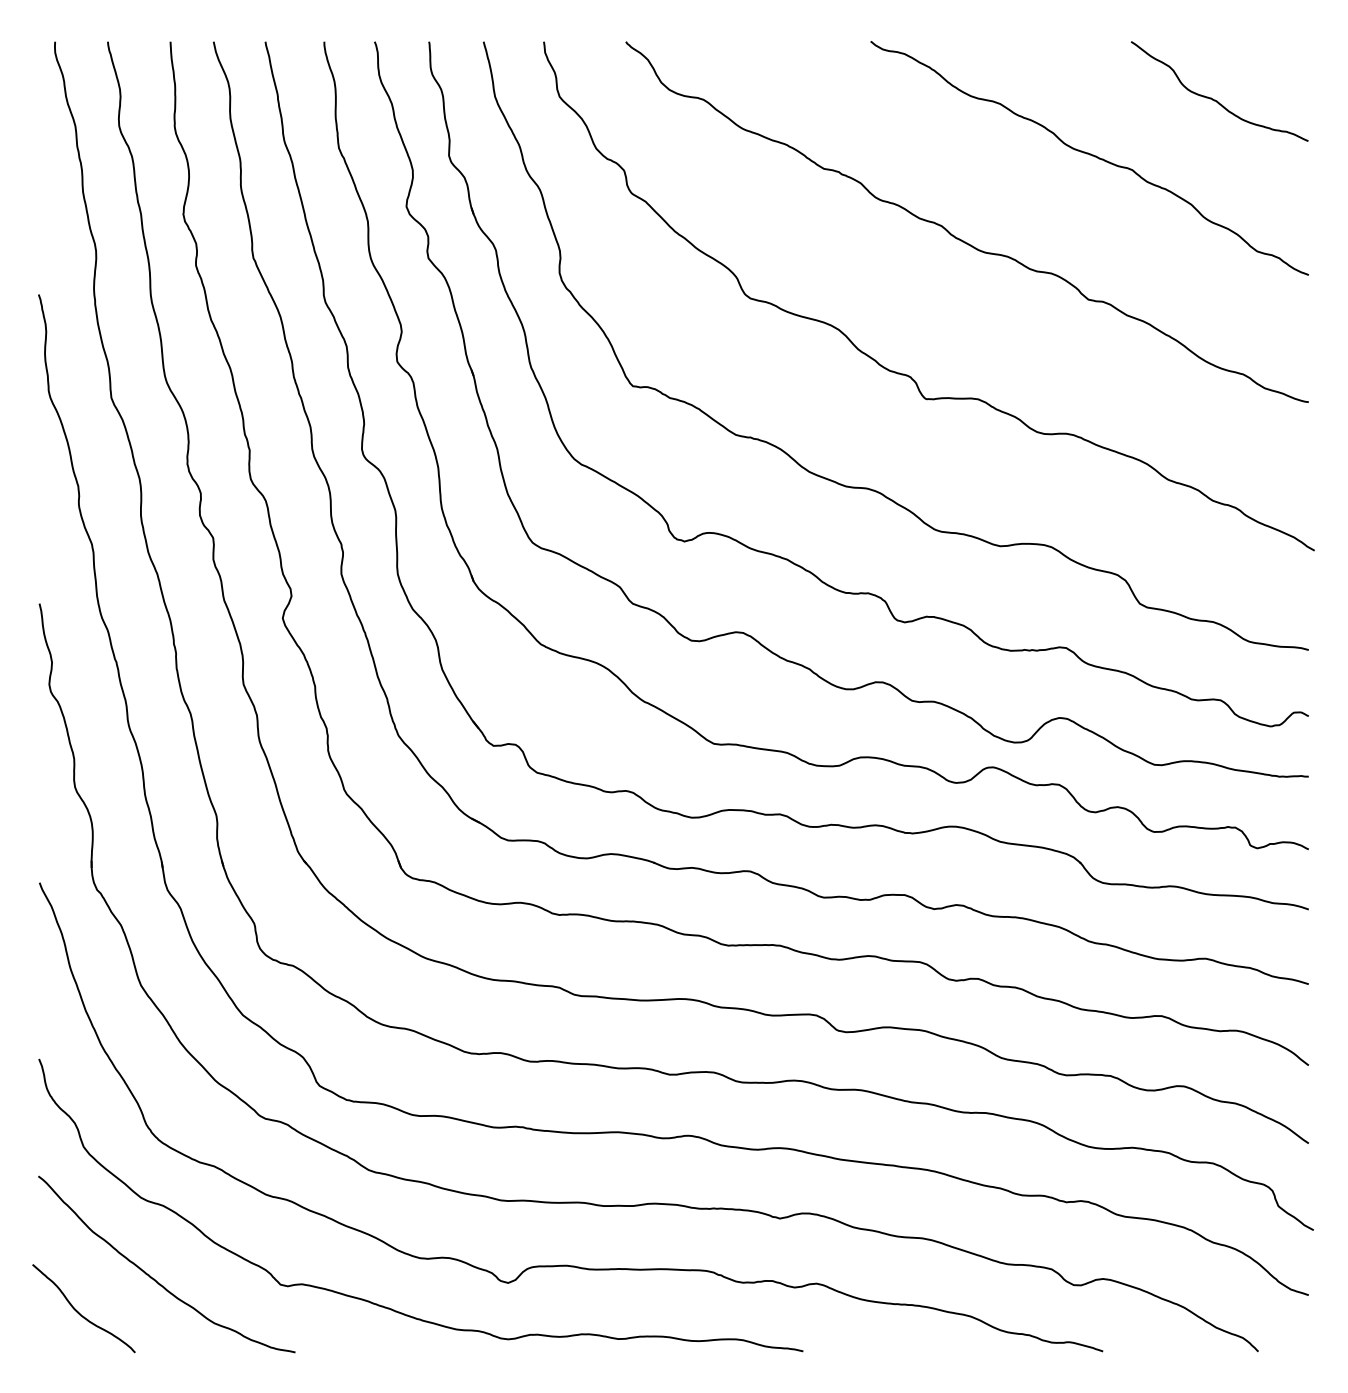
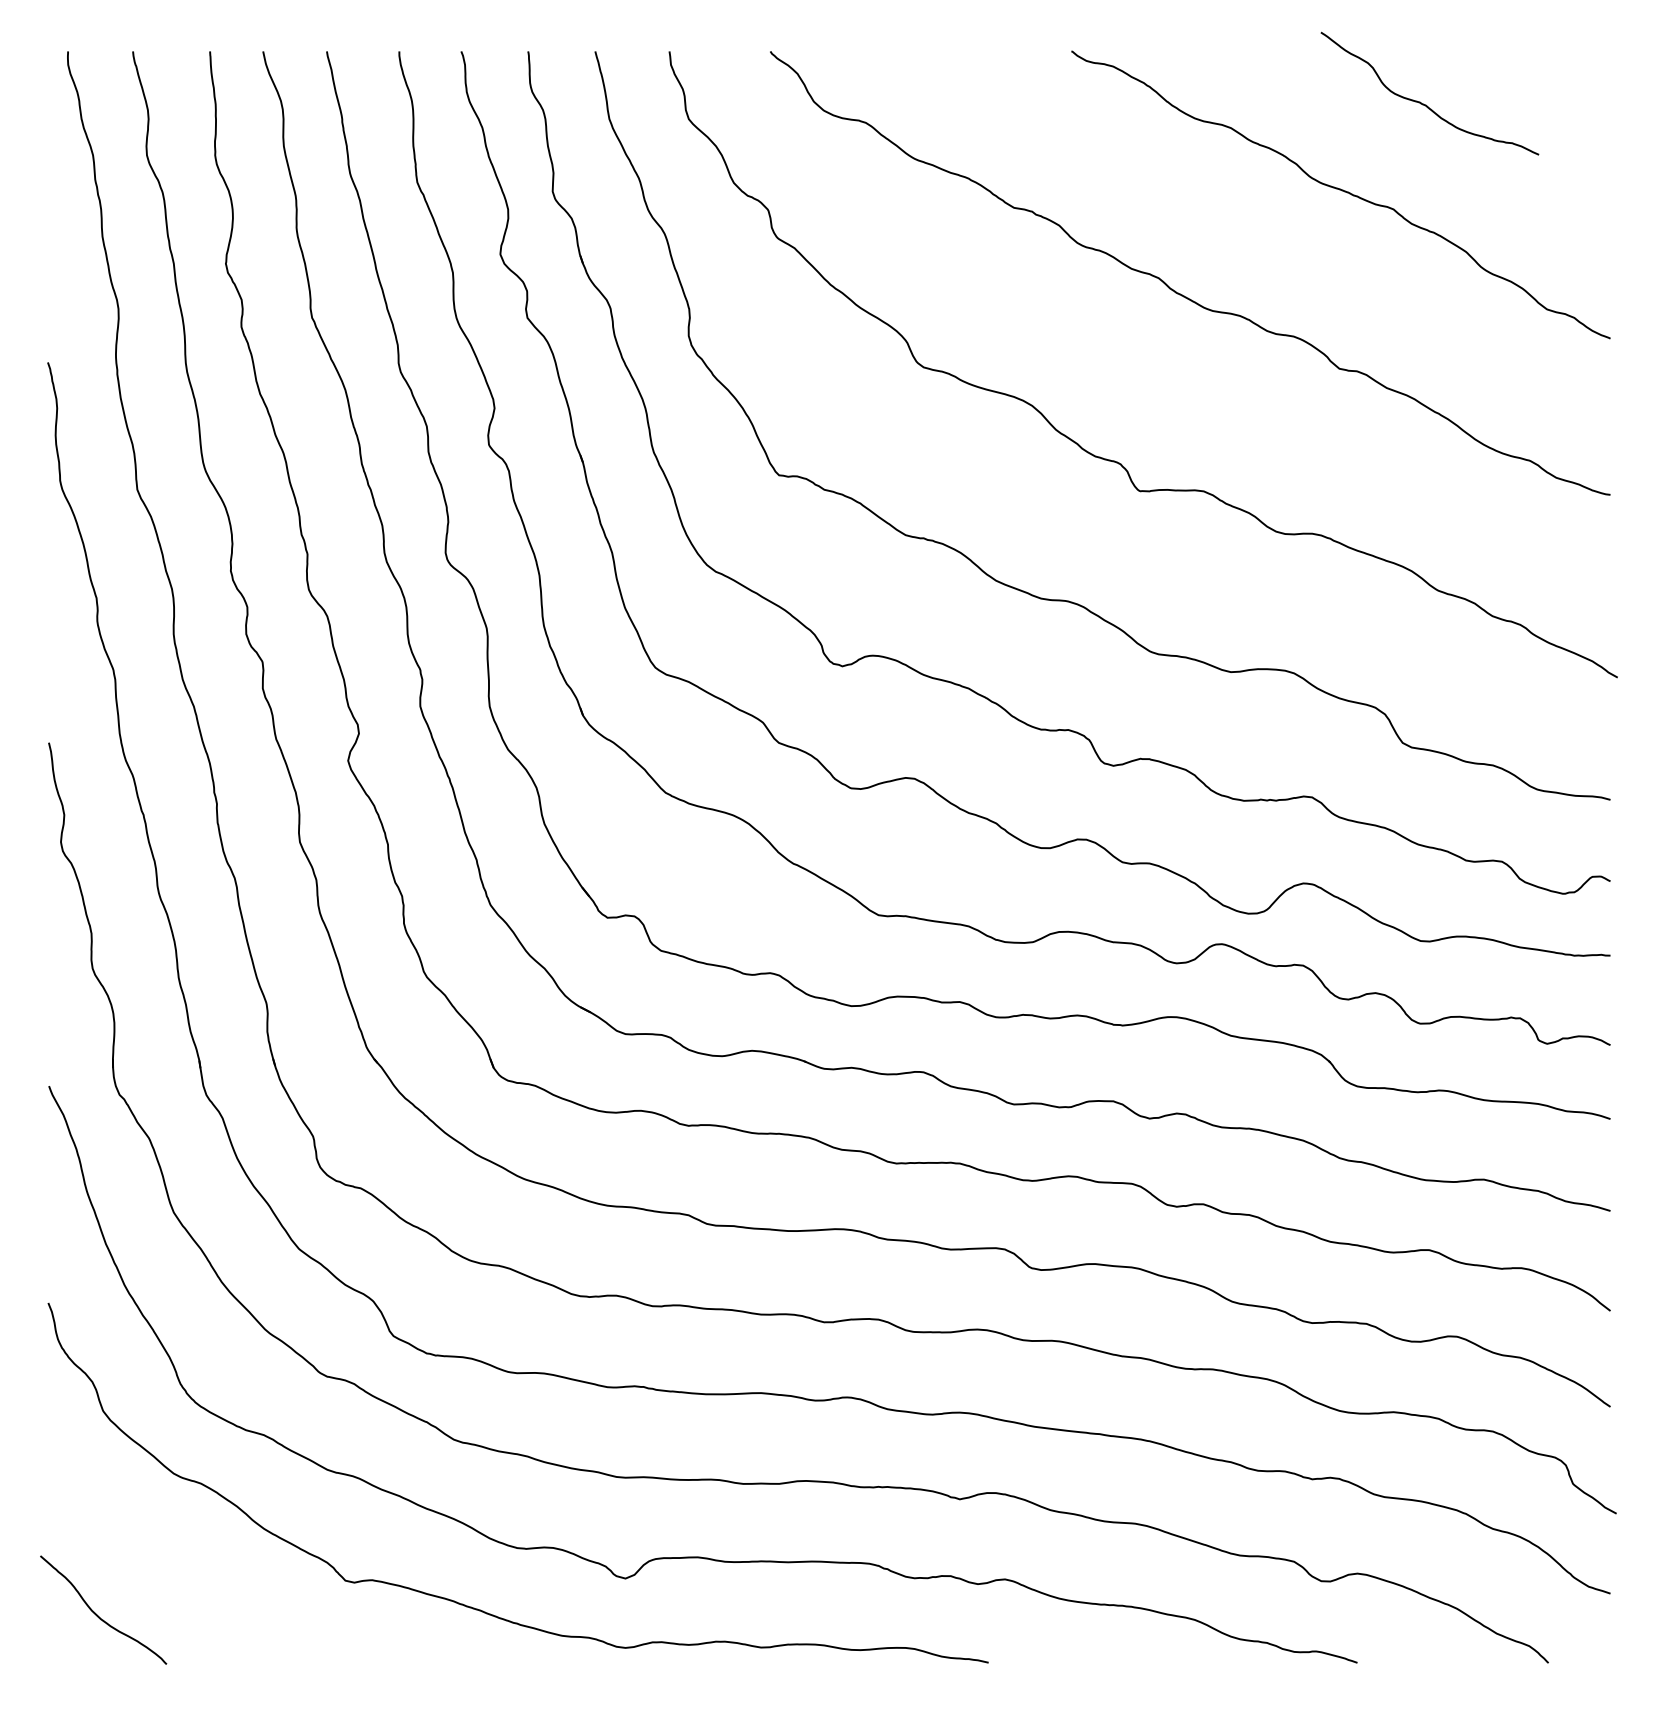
curve: (1216, 100) -> (1426, 104), moved
curve: (154, 1278) -> (190, 1573), removed

